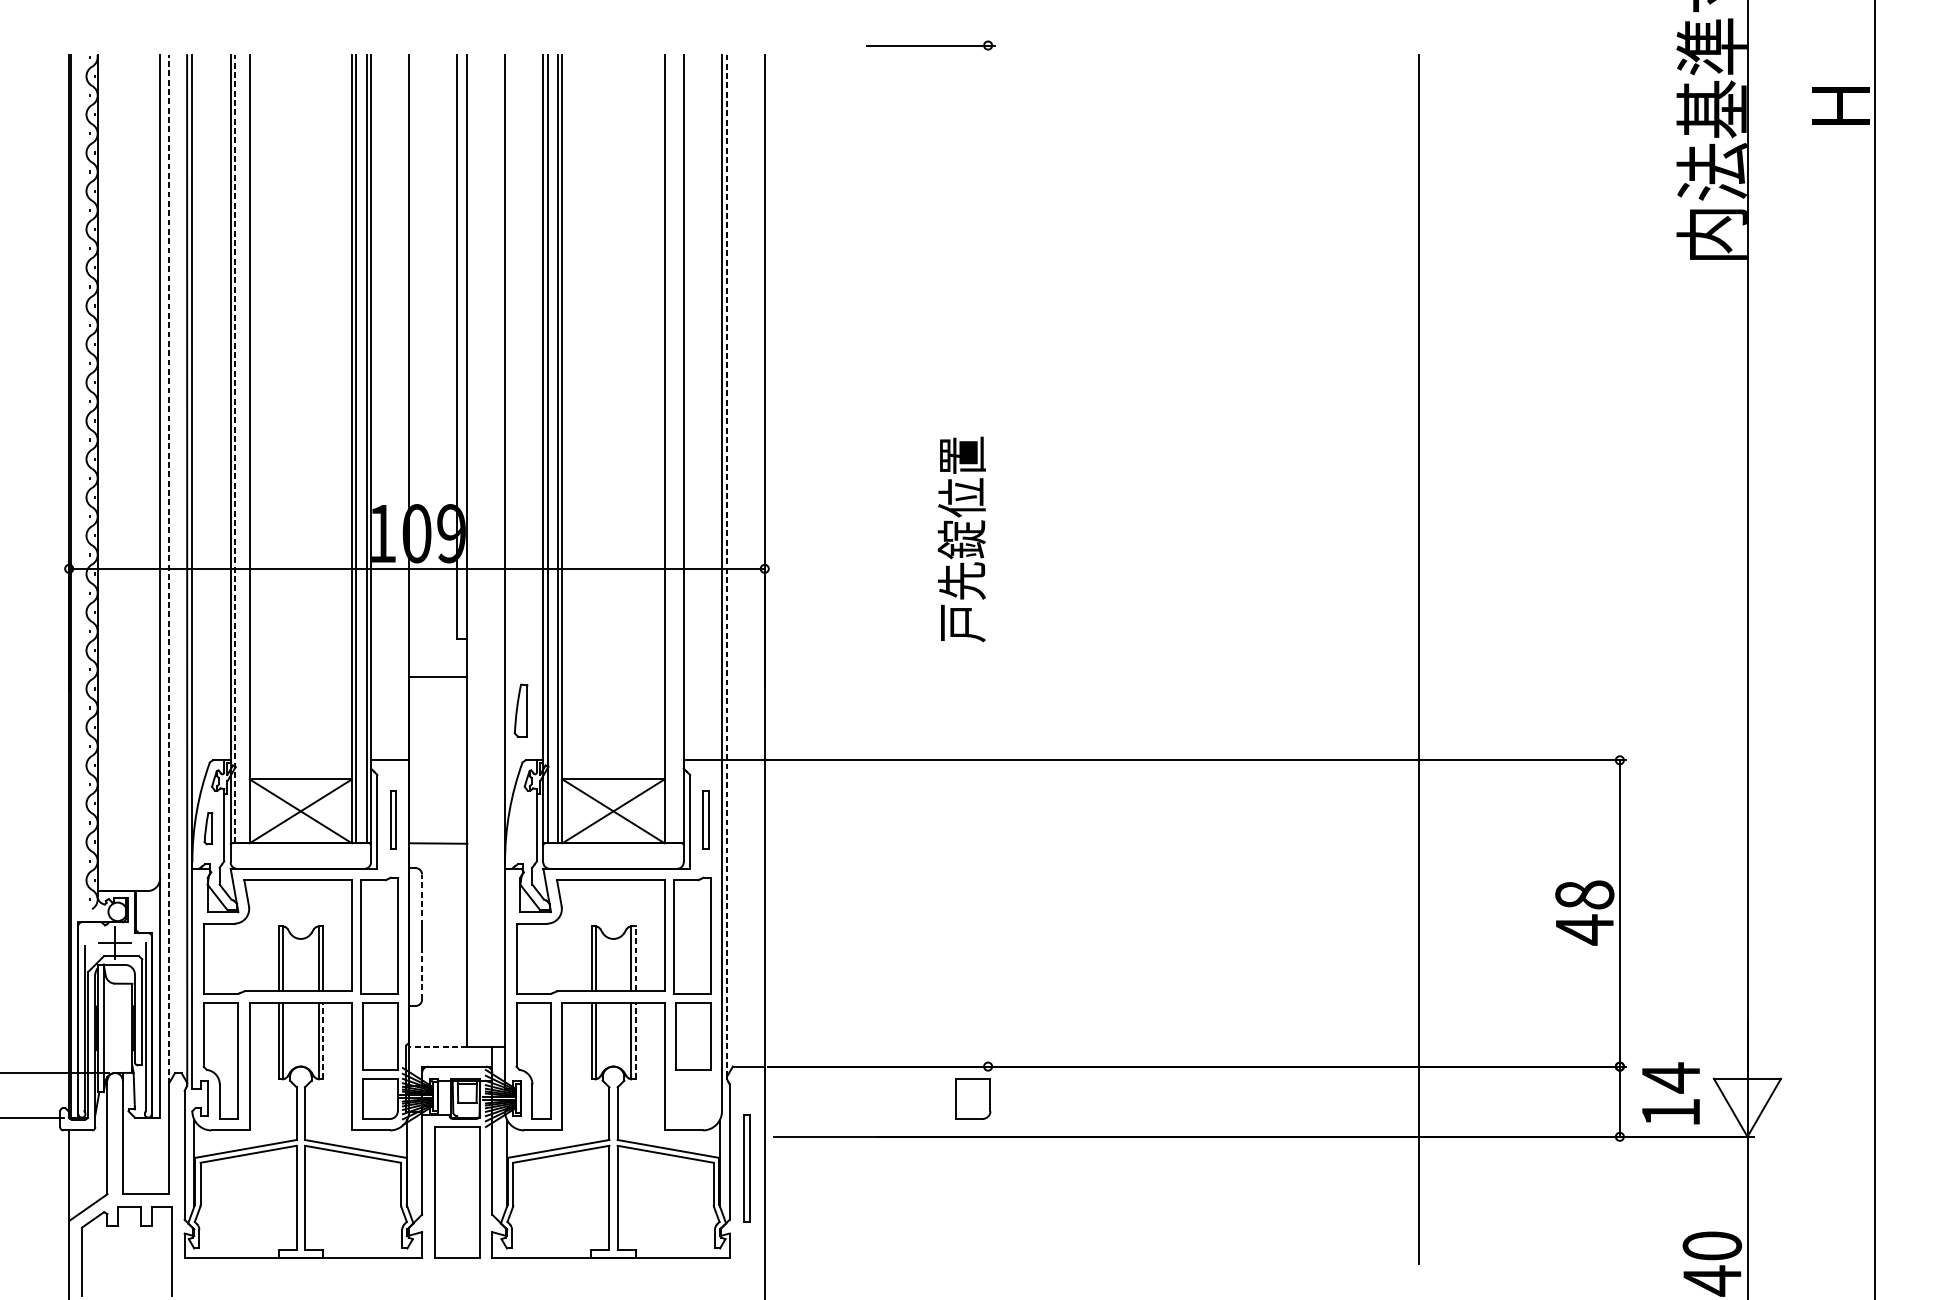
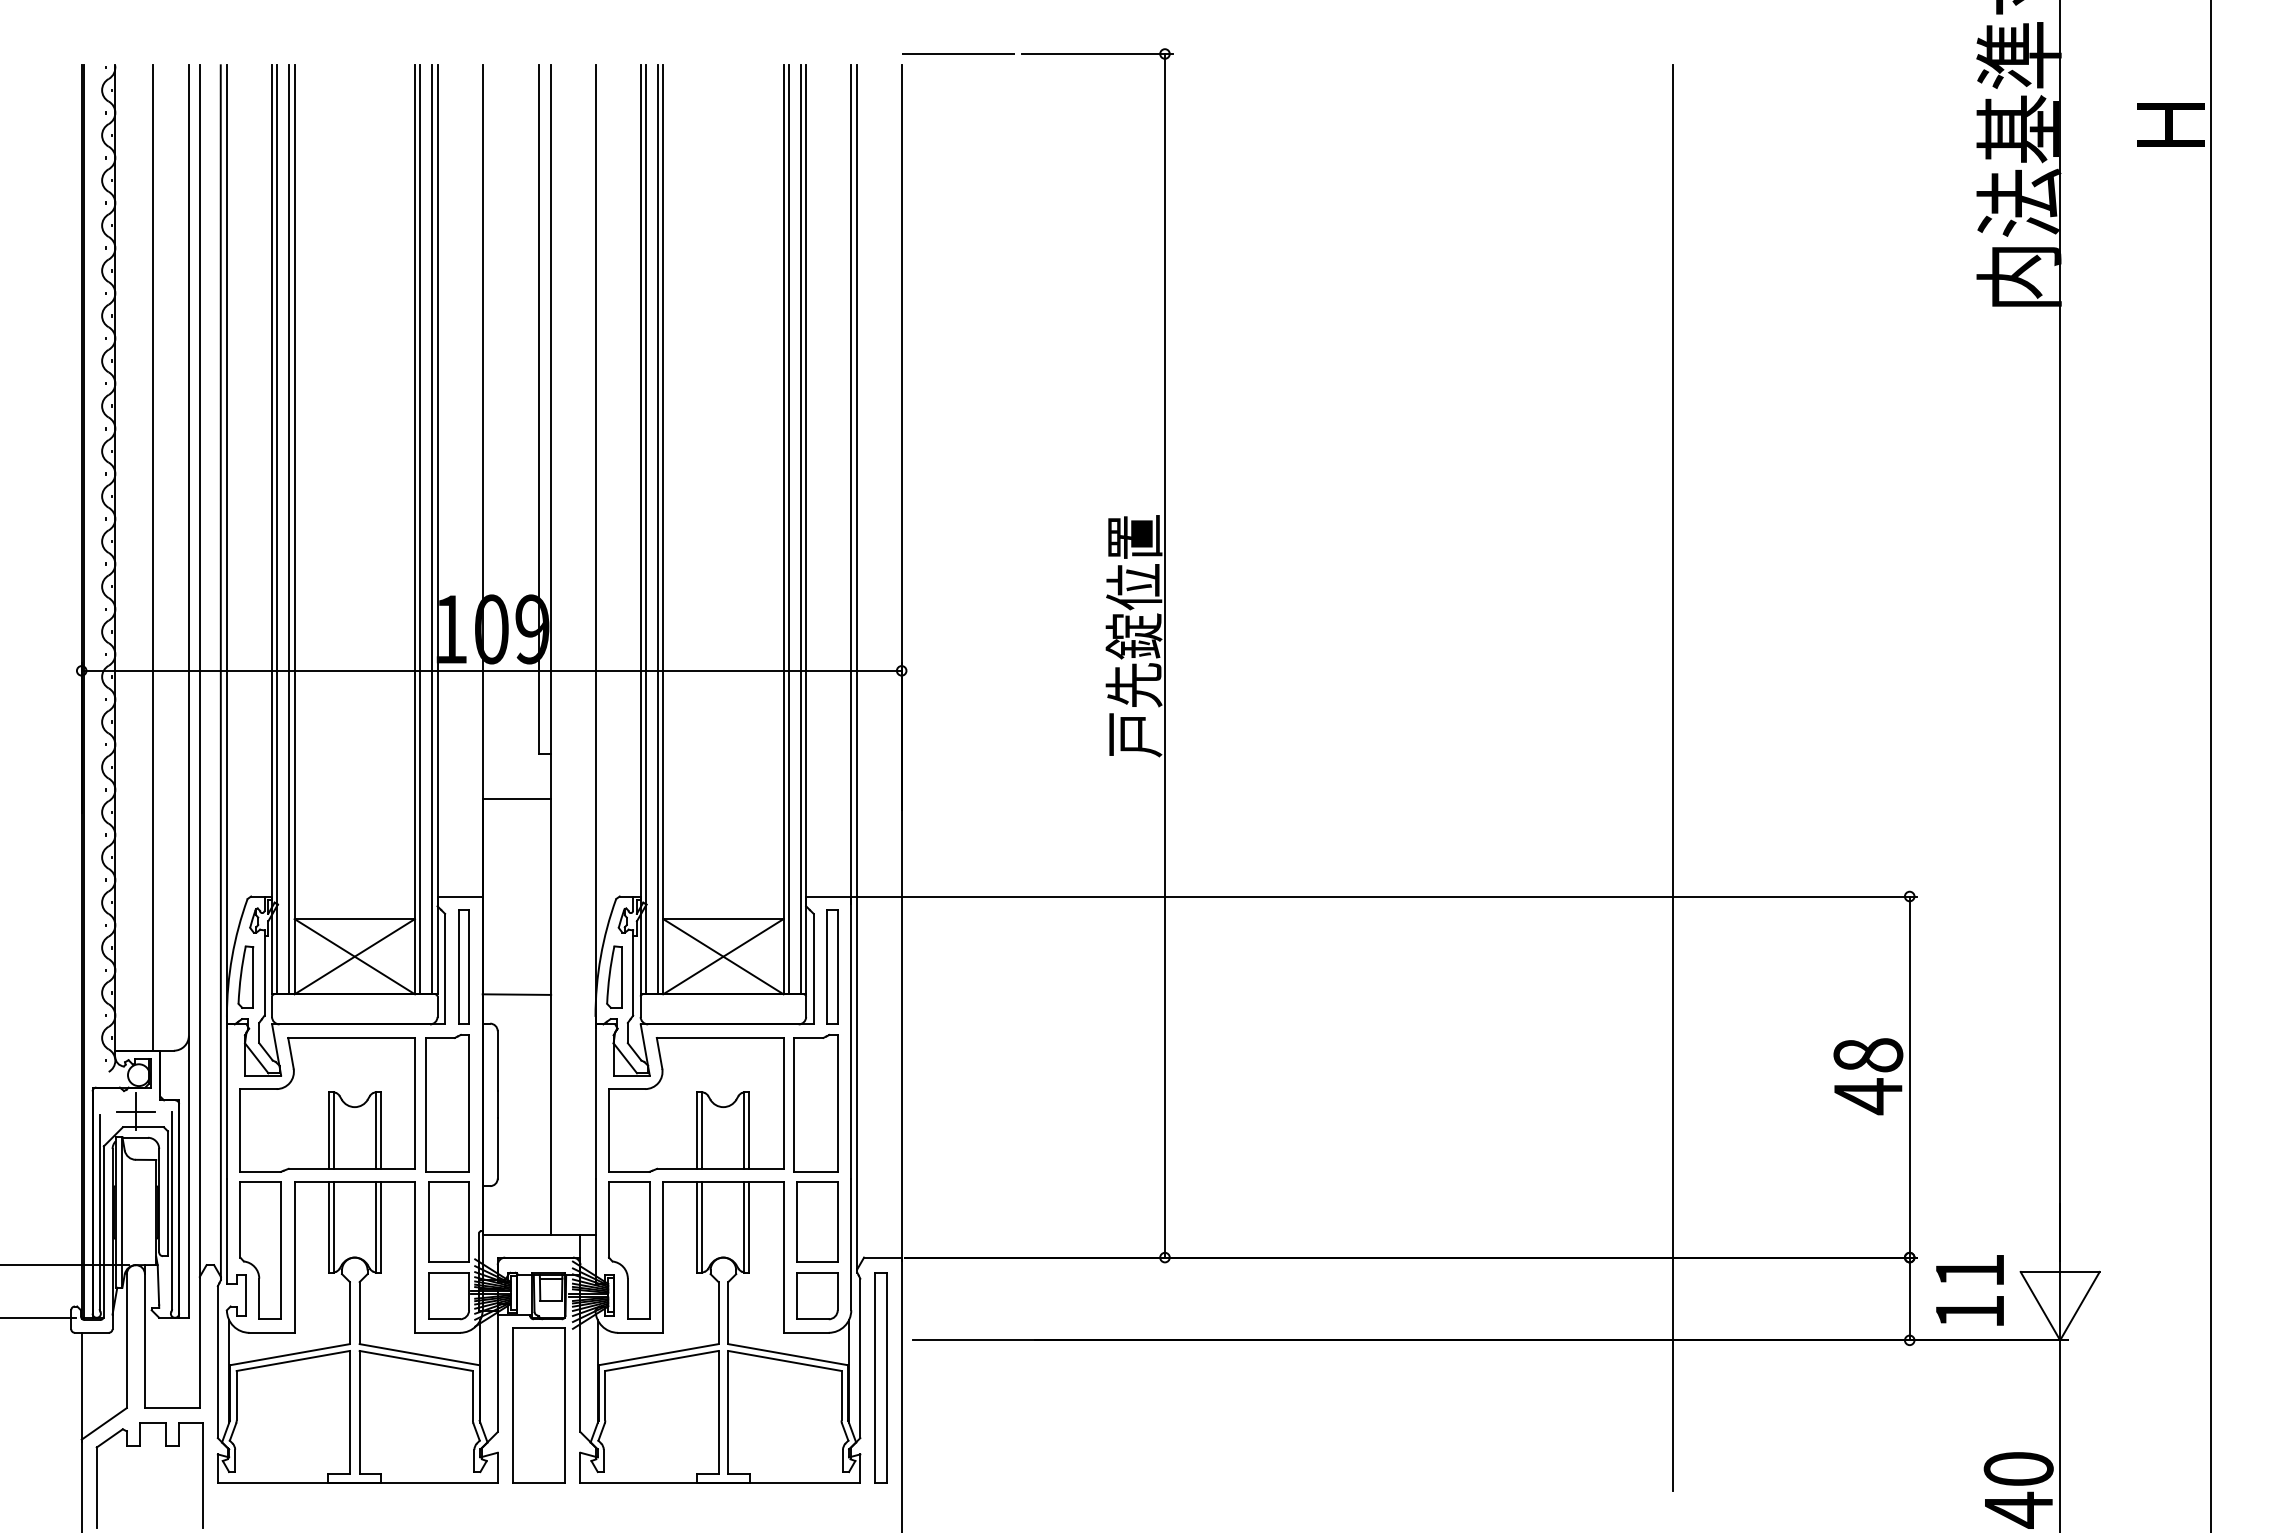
line: (812, 46) -> (957, 54), added
line: (235, 448) -> (277, 529), dashed -> solid
line: (245, 448) -> (289, 529), added
line: (668, 448) -> (788, 529), added
line: (678, 448) -> (800, 529), added
line: (129, 472) -> (152, 557), added
line: (987, 555) -> (1164, 655), added
line: (727, 566) -> (857, 667), dashed -> solid
line: (169, 569) -> (199, 671), dashed -> solid
part: (521, 710) -> (614, 976), moved
part: (393, 819) -> (463, 966), size x1.67
part: (706, 819) -> (832, 966), size x1.67
part: (208, 828) -> (245, 976), size x1.67
line: (421, 899) -> (497, 1060), dashed -> solid
line: (635, 957) -> (749, 1129), dashed -> solid
line: (421, 974) -> (497, 1148), dashed -> solid
line: (322, 1041) -> (380, 1227), dashed -> solid
line: (635, 1041) -> (749, 1227), dashed -> solid
line: (438, 1047) -> (516, 1235), dashed -> solid
text: (1670, 1077) -> (1969, 1270), 14 -> 11
part: (973, 1099) -> (817, 1296), moved
part: (746, 1168) -> (880, 1377), size x1.67

